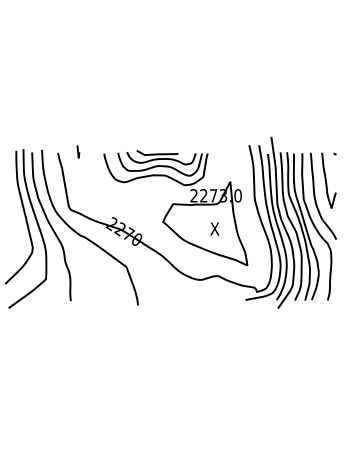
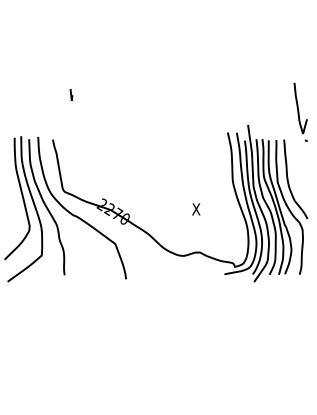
line: (78, 151) -> (71, 94), moved
curve: (326, 180) -> (298, 108), moved
part: (175, 208) -> (160, 190), removed

